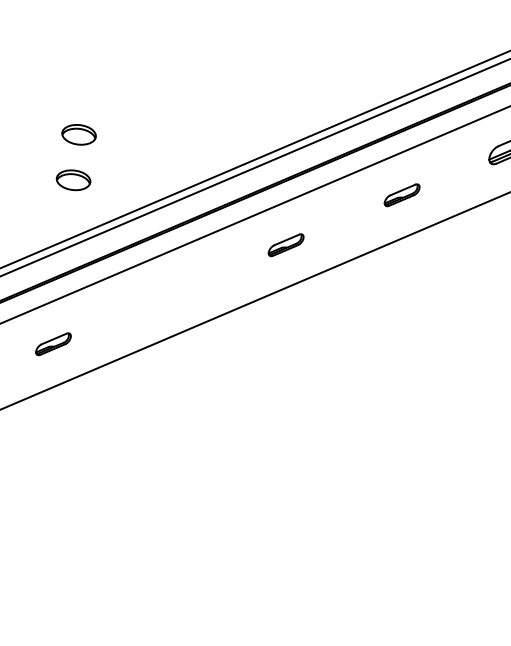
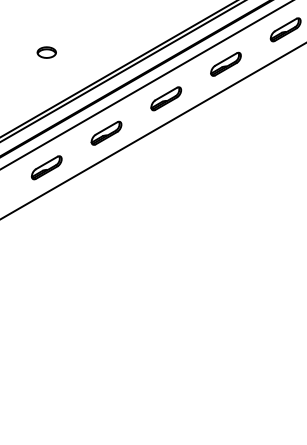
part: (73, 179) -> (46, 77), removed
part: (401, 193) -> (225, 63), size x1.67
part: (286, 244) -> (166, 98), size x1.67
part: (169, 293) -> (106, 132), added
part: (53, 343) -> (46, 167), size x1.67

